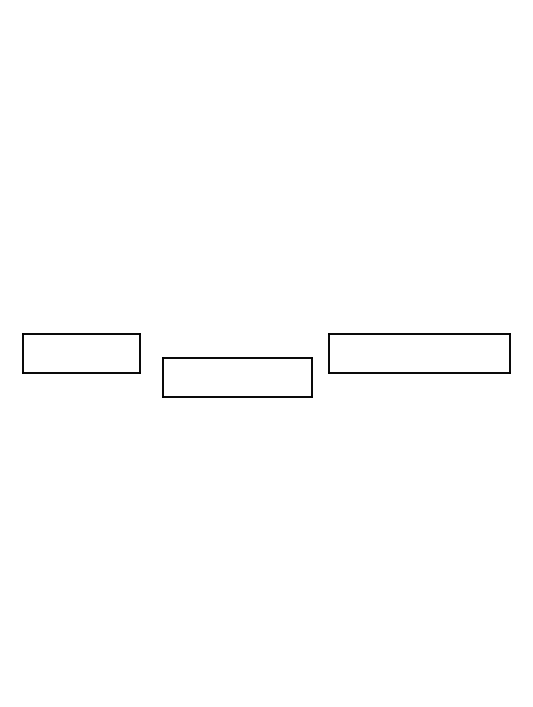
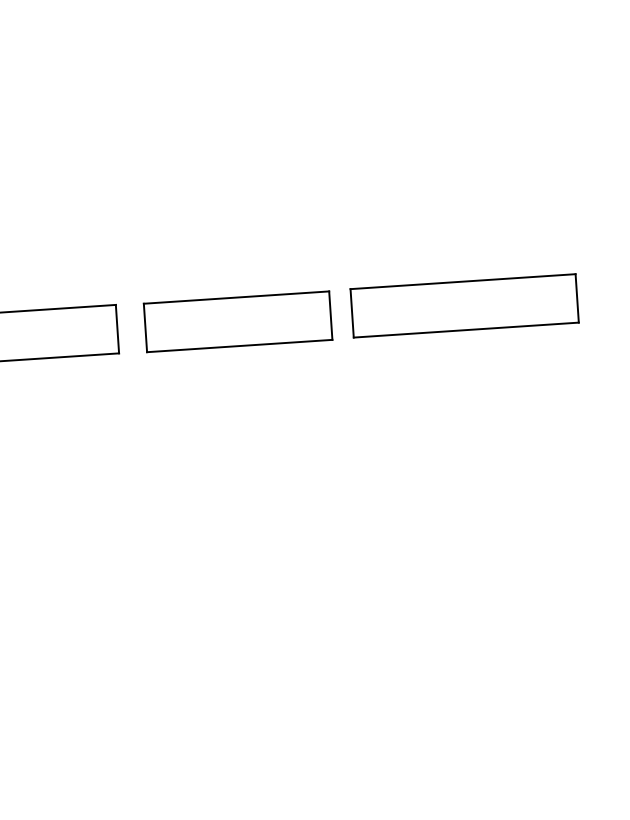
part: (237, 377) -> (238, 321), moved

